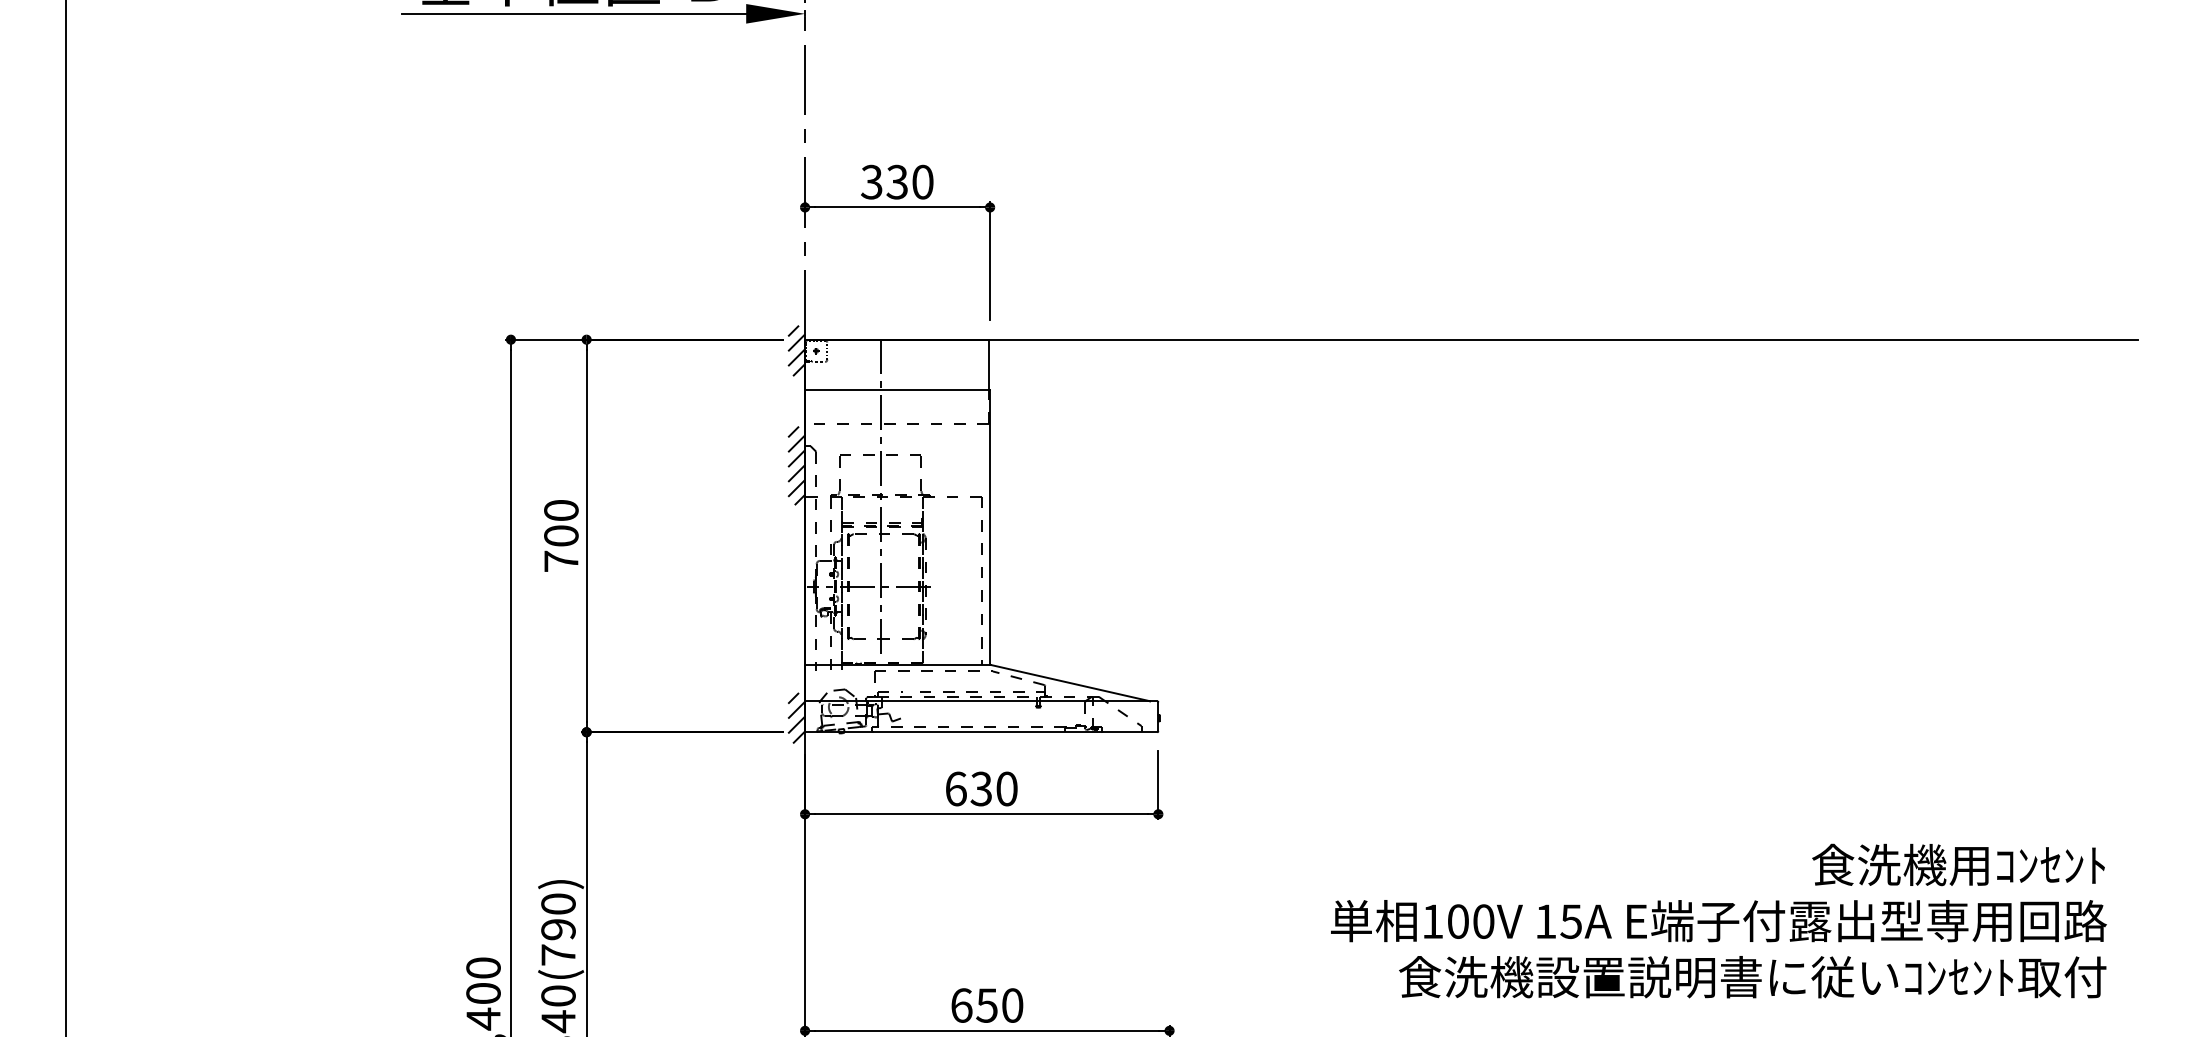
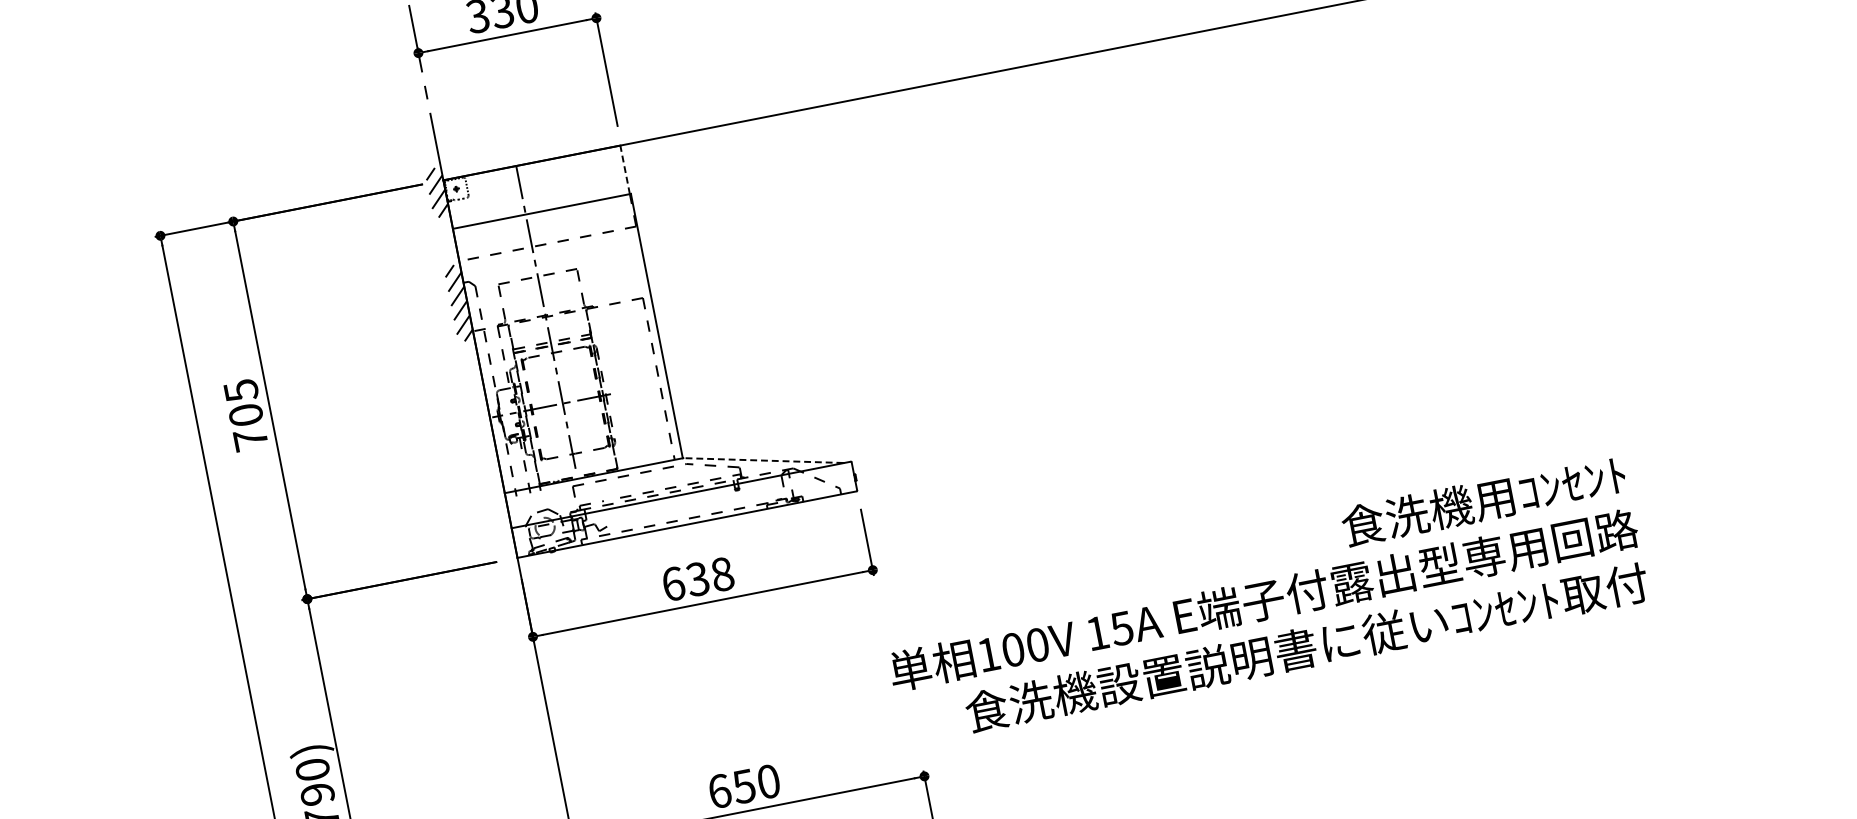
line: (989, 364) -> (625, 169), solid -> dashed
text: (561, 510) -> (241, 390), 700 -> 705
line: (1070, 683) -> (763, 460), solid -> dashed
hatch: (796, 717) -> (506, 545), removed
text: (1006, 788) -> (721, 574), 630 -> 638
text: (1718, 920) -> (1263, 599), moved

